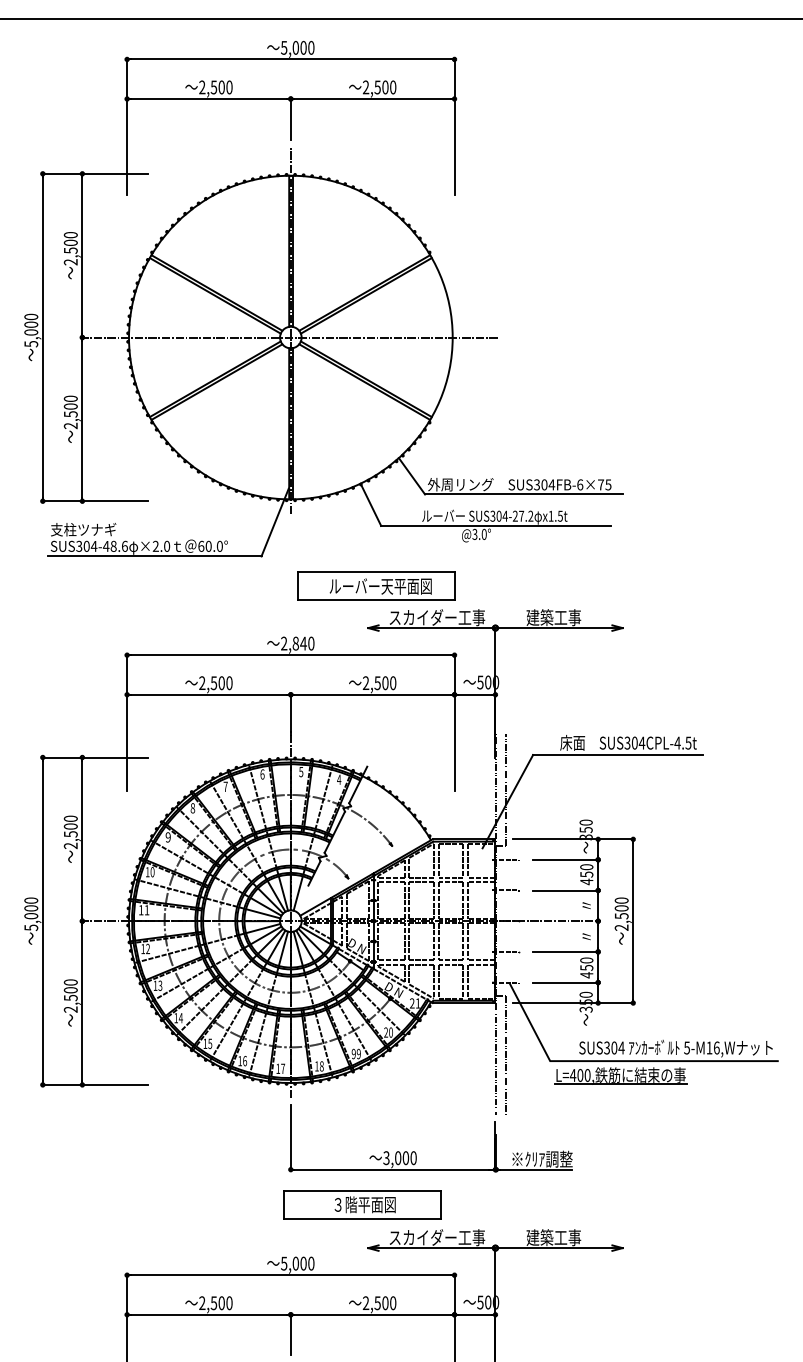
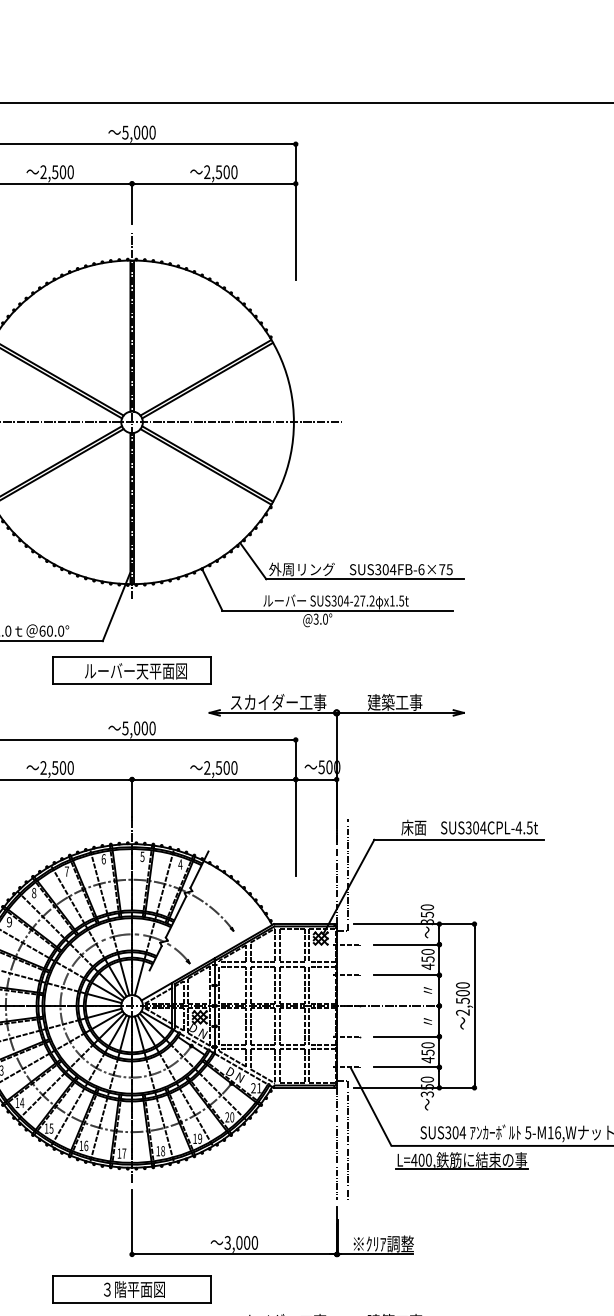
part: (376, 585) -> (131, 670), moved
text: (293, 643) -> (134, 728), 2,840 -> 5,000
hatch: (479, 853) -> (320, 938), added
hatch: (358, 932) -> (199, 1017), added
text: (353, 1053) -> (194, 1138), 99 -> 19
part: (362, 1204) -> (131, 1289), moved

